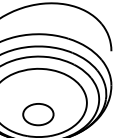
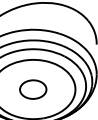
part: (38, 114) -> (33, 89), moved

